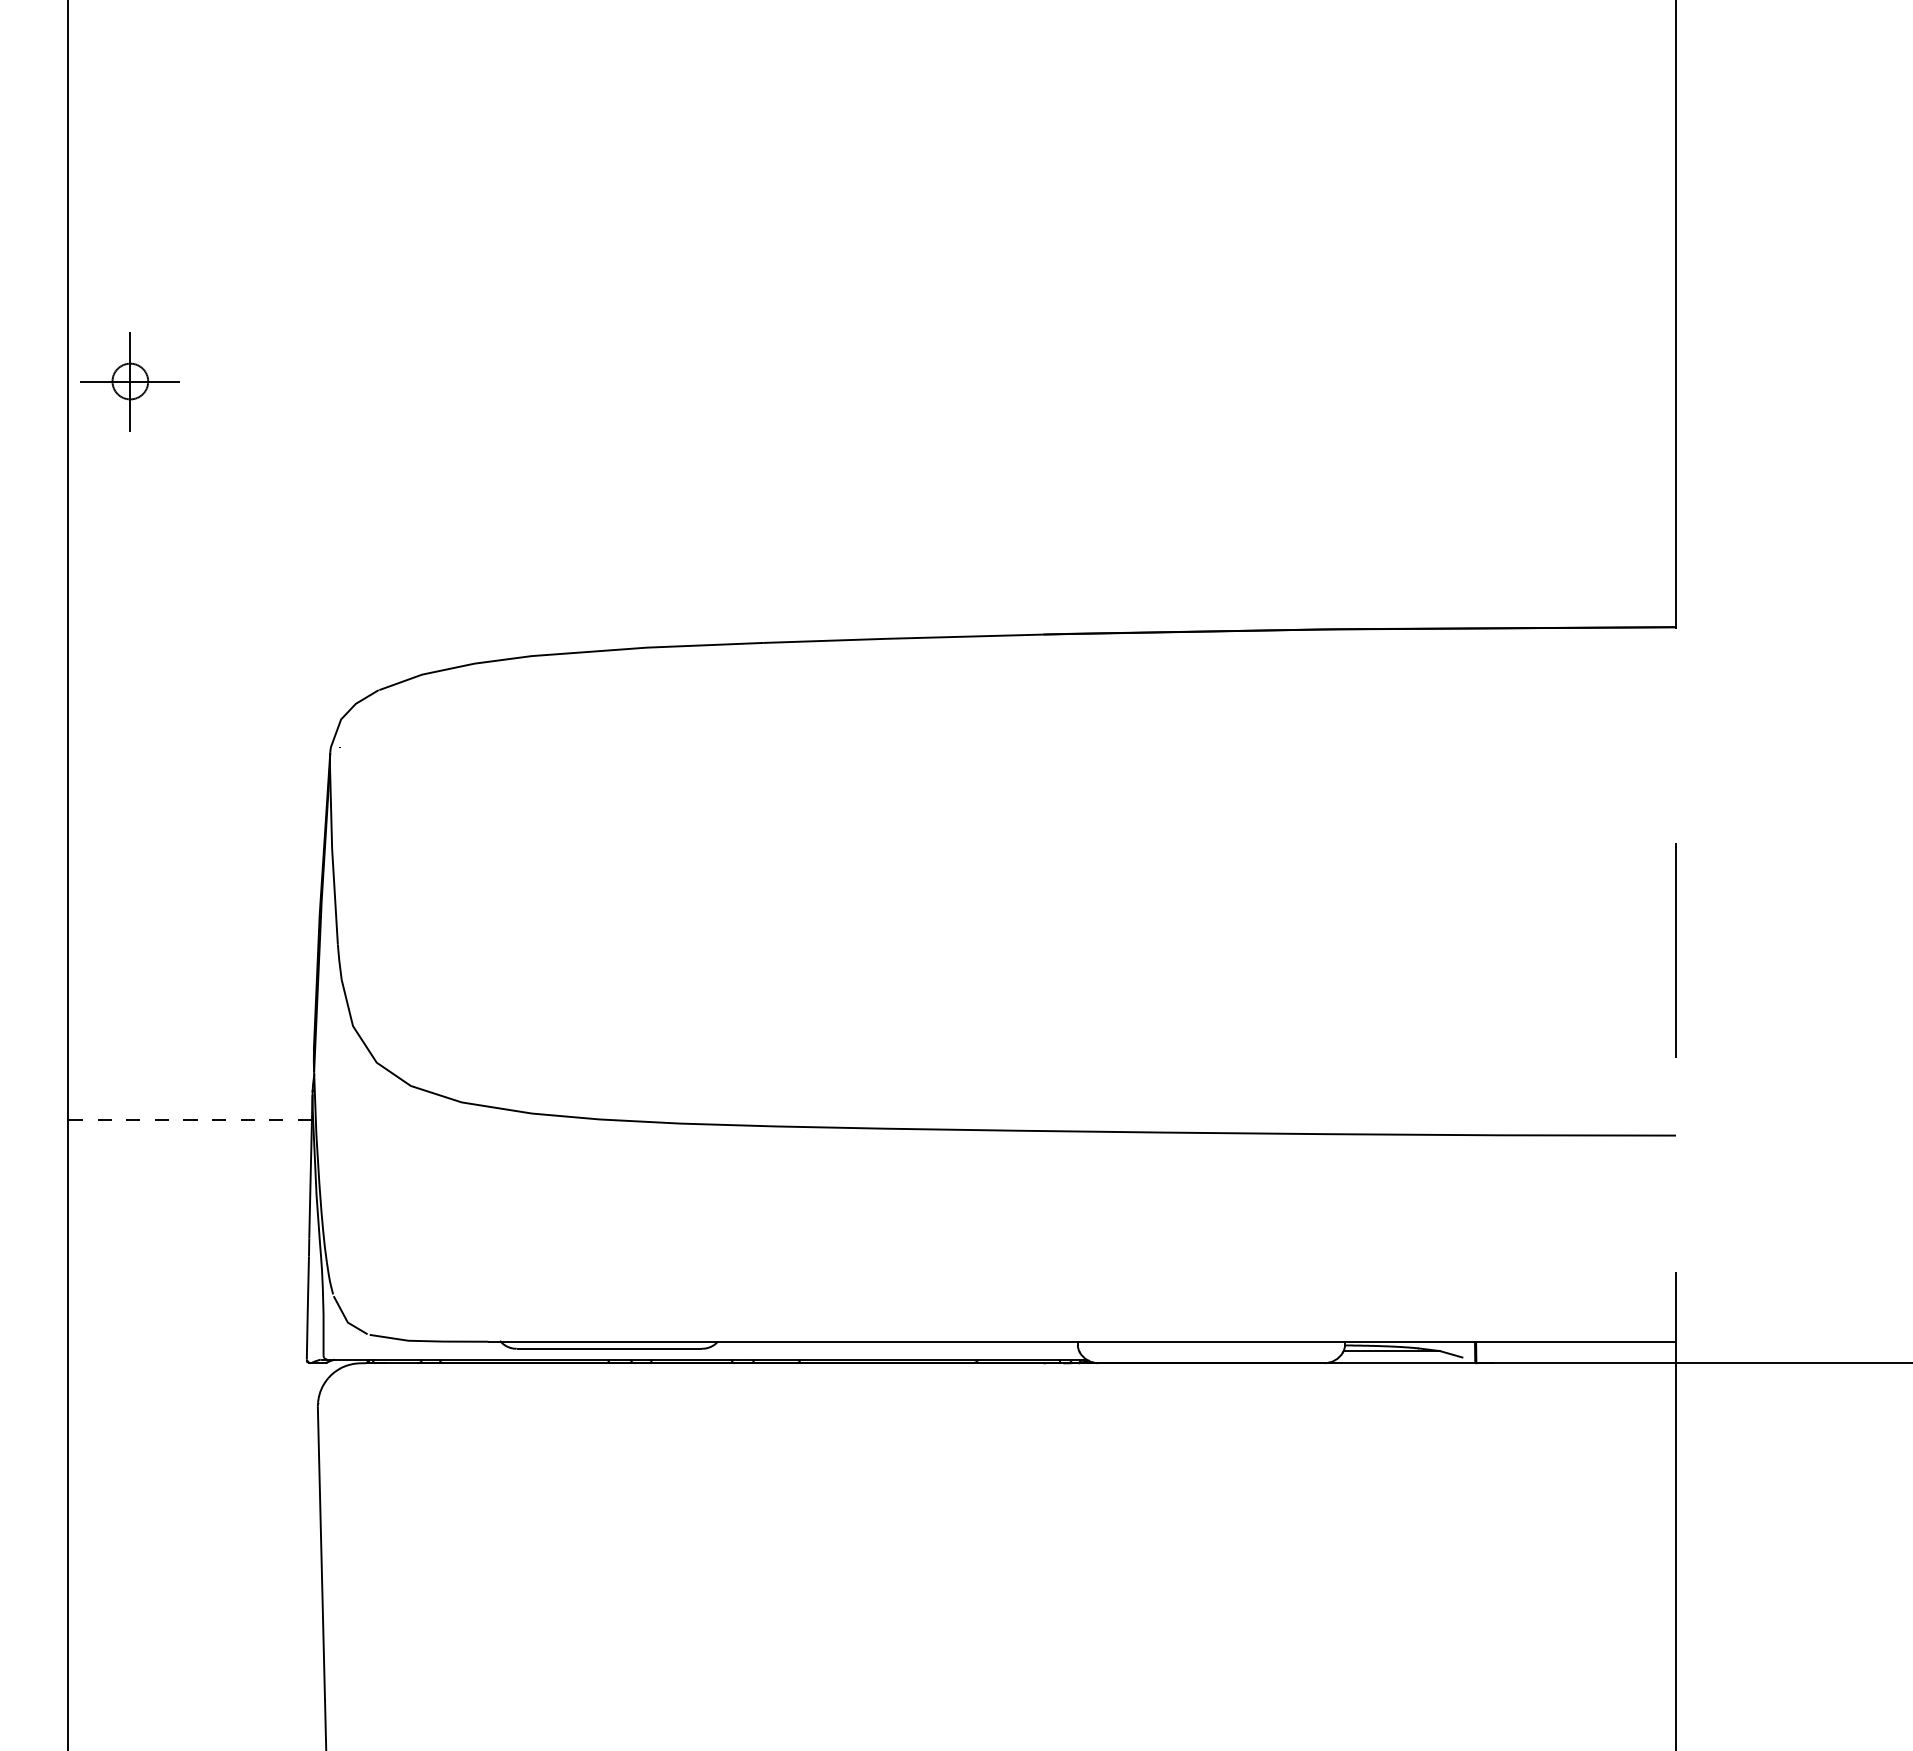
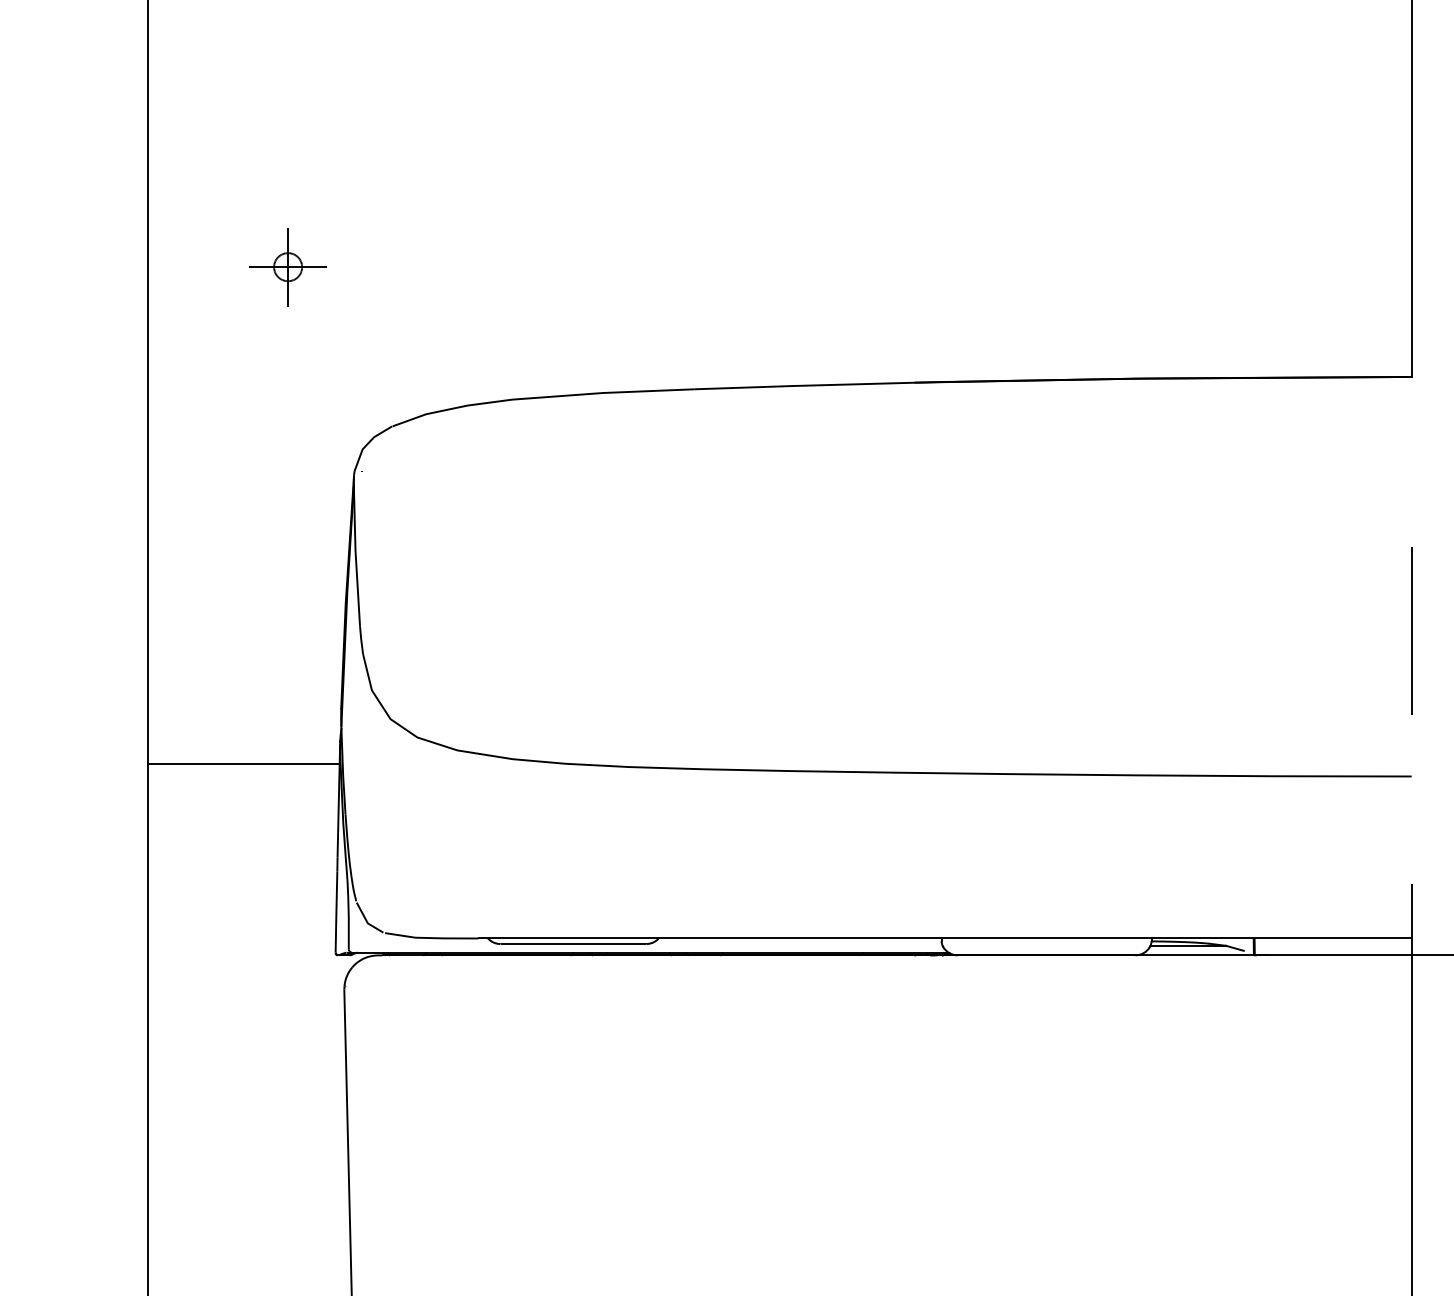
part: (129, 381) -> (287, 267), moved
line: (189, 1120) -> (243, 764), dashed -> solid

